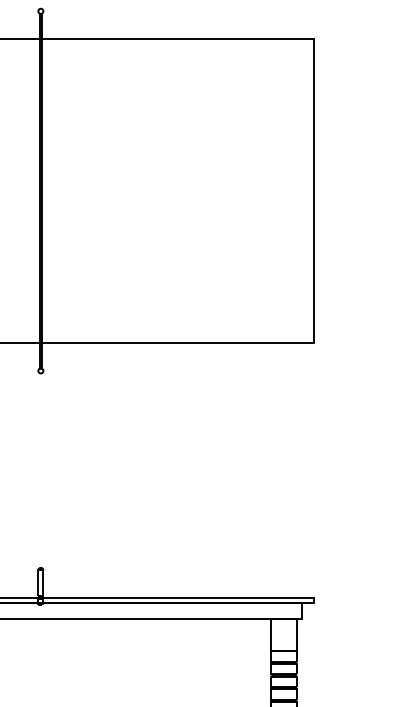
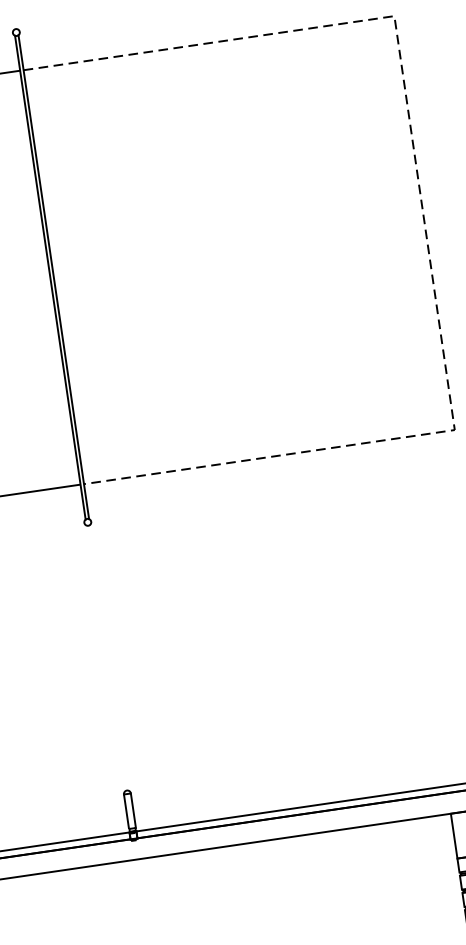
line: (314, 191) -> (424, 223), solid -> dashed

